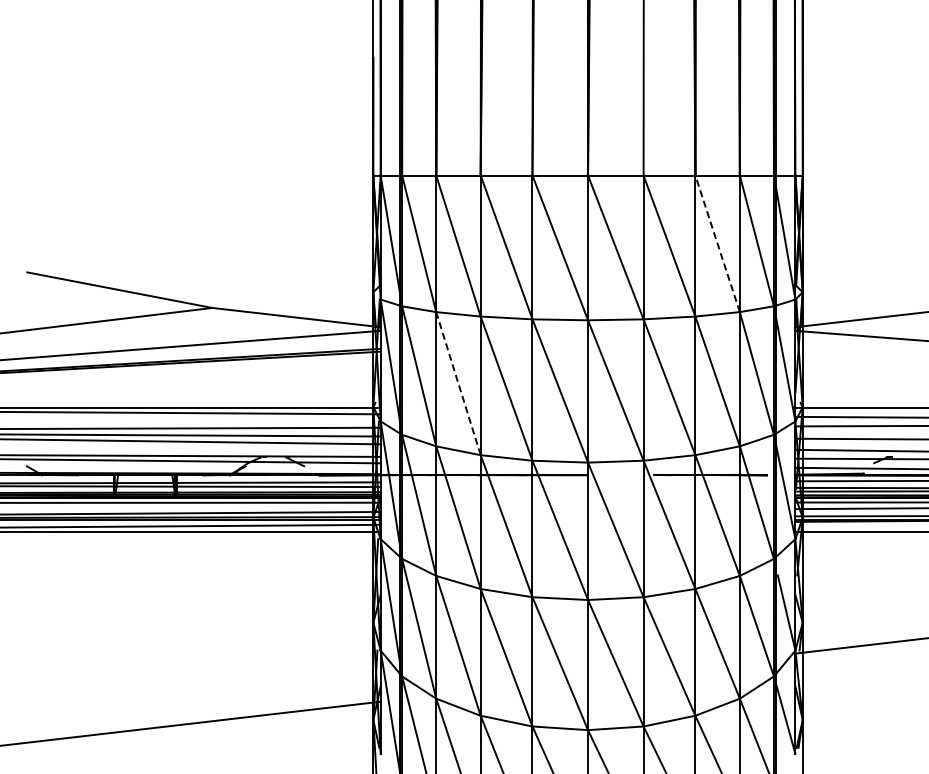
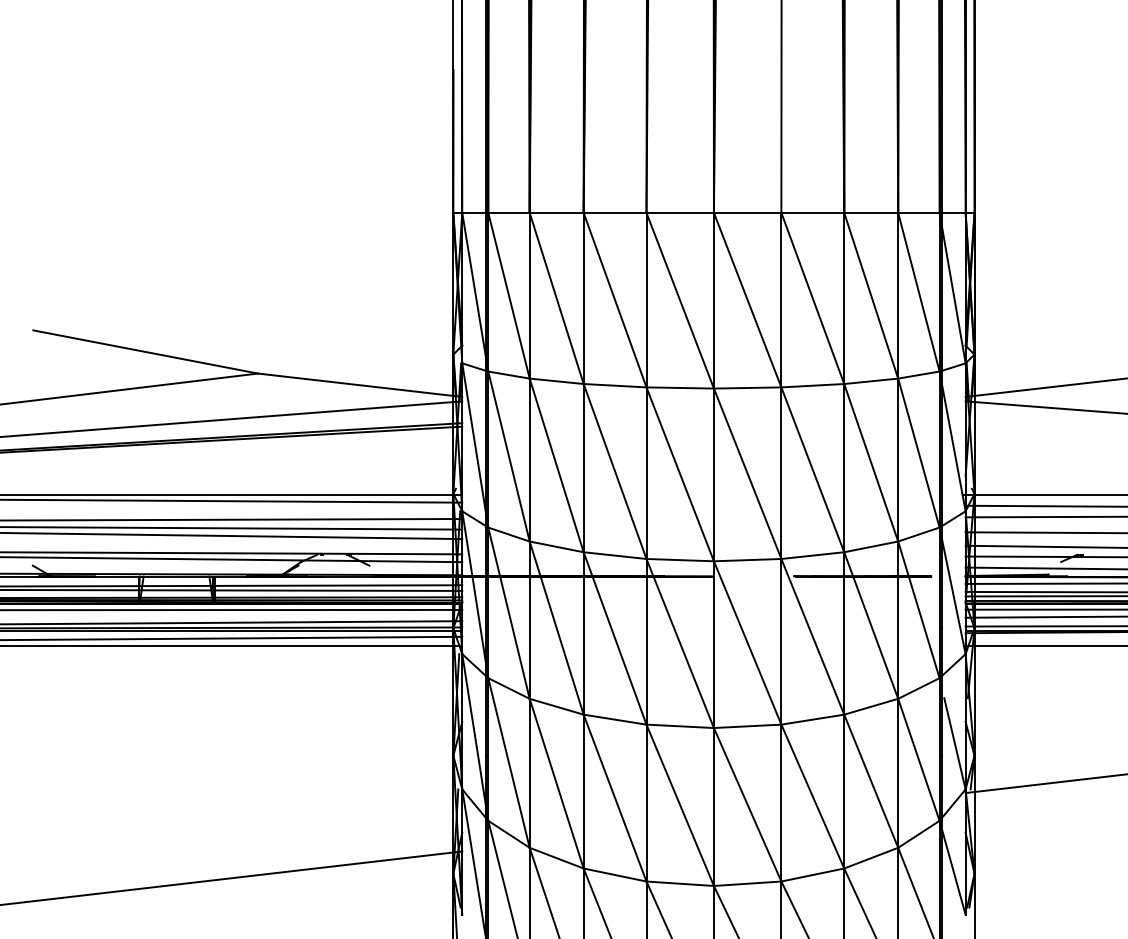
line: (717, 243) -> (871, 295), dashed -> solid
line: (458, 383) -> (556, 465), dashed -> solid

